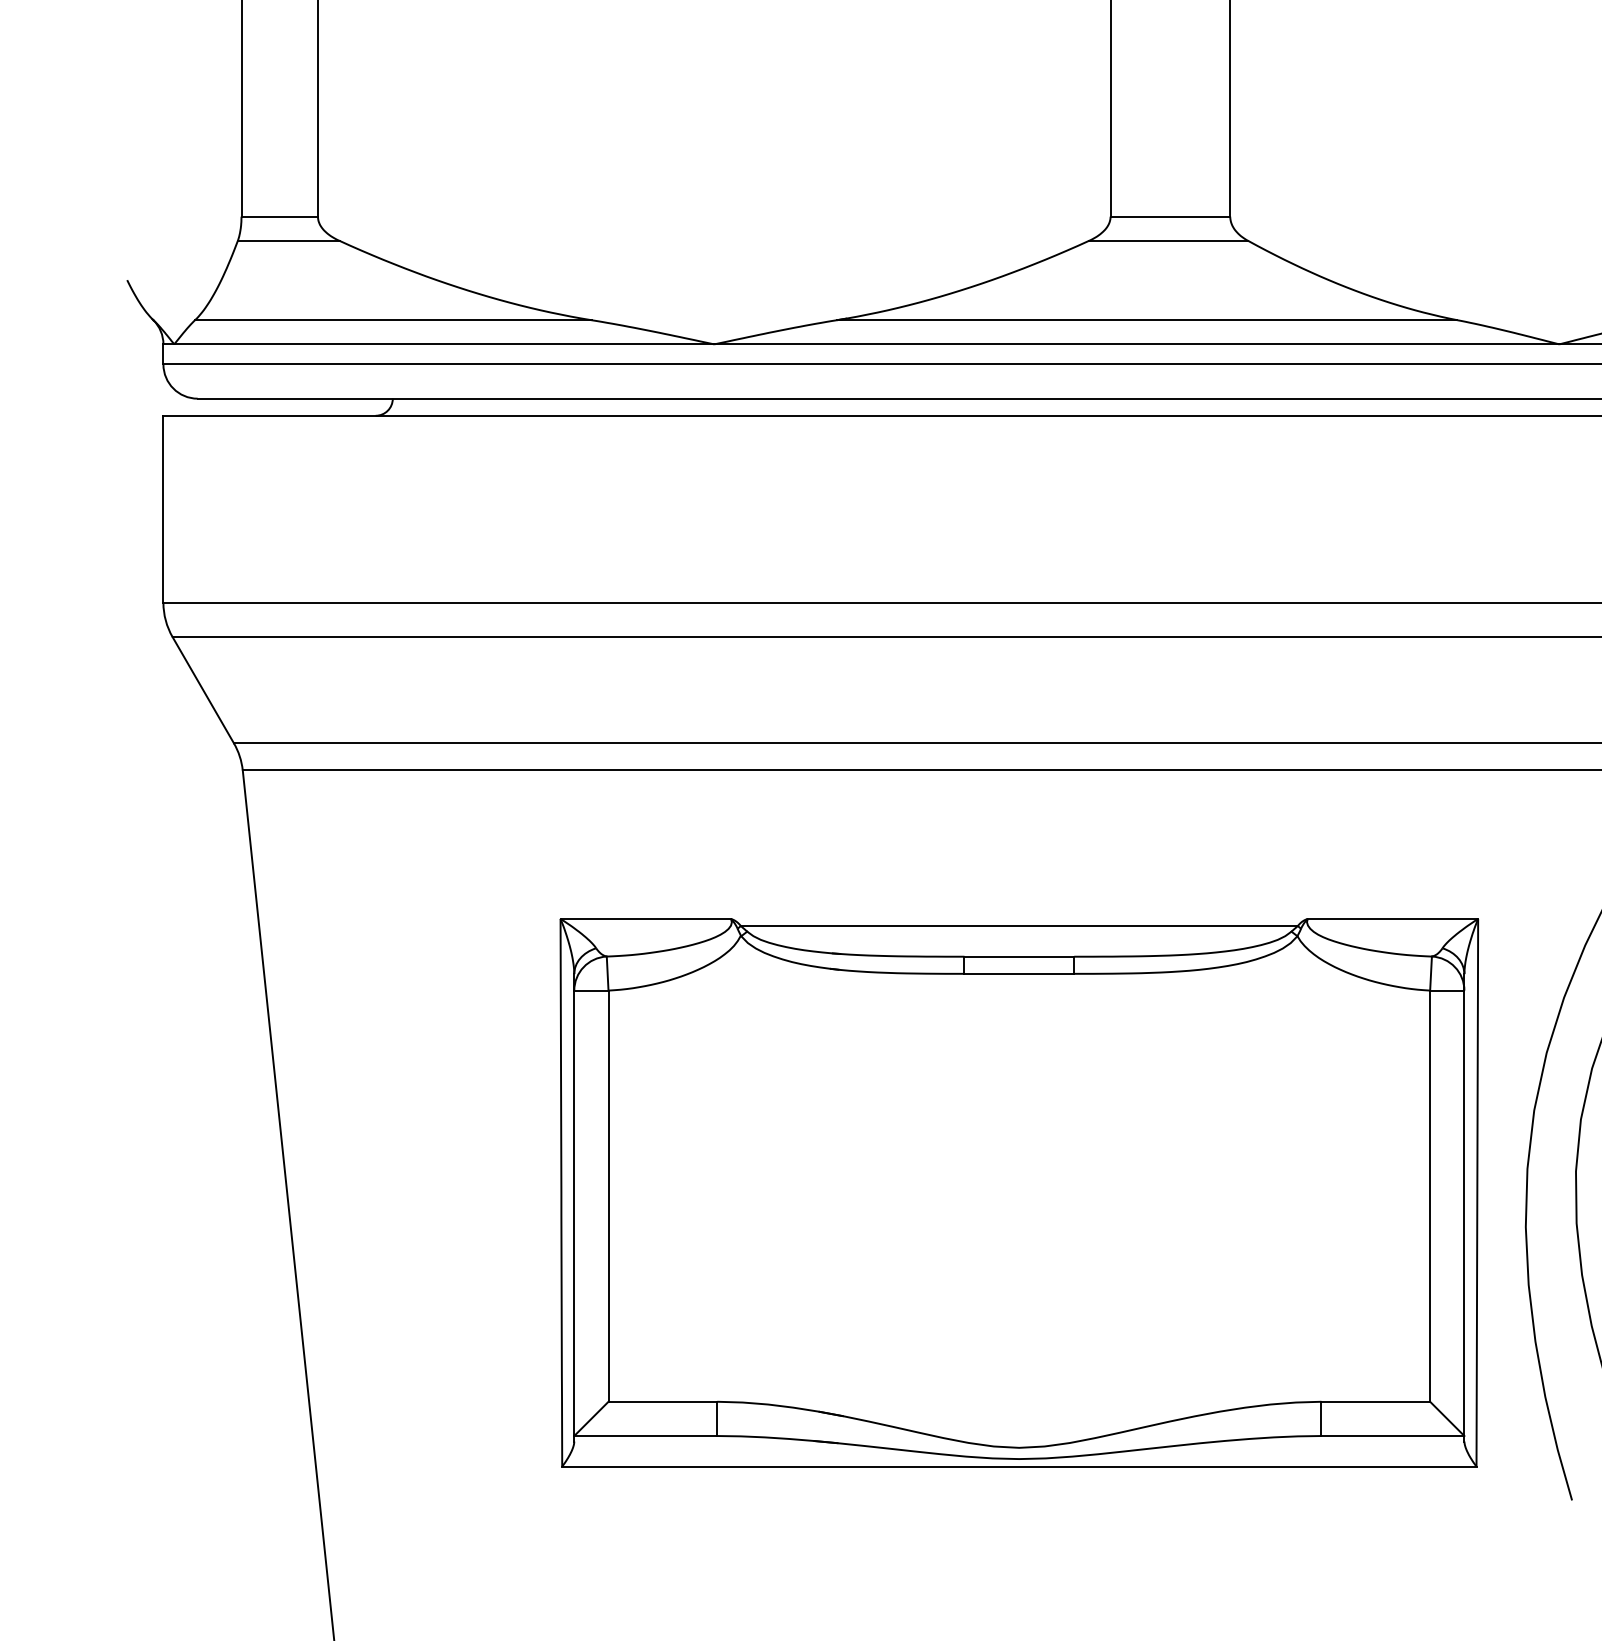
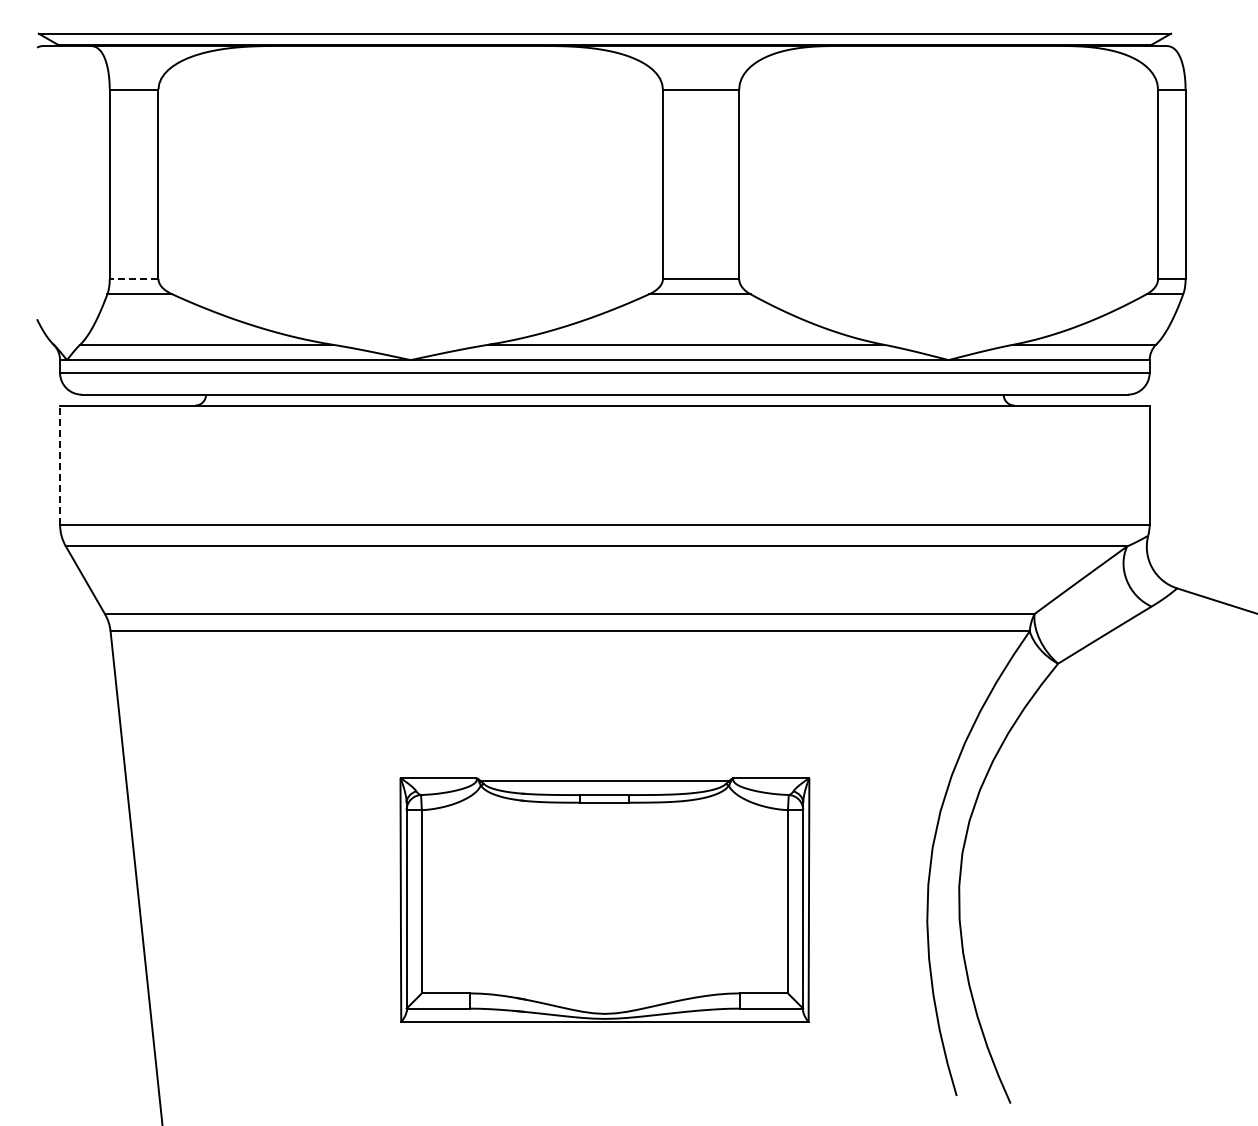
line: (278, 216) -> (133, 278), solid -> dashed
line: (164, 509) -> (60, 465), solid -> dashed
part: (1018, 1193) -> (604, 900), size x0.7

